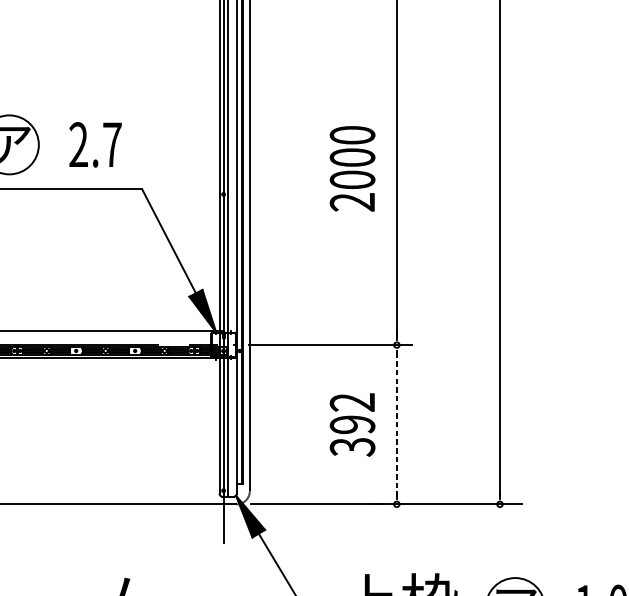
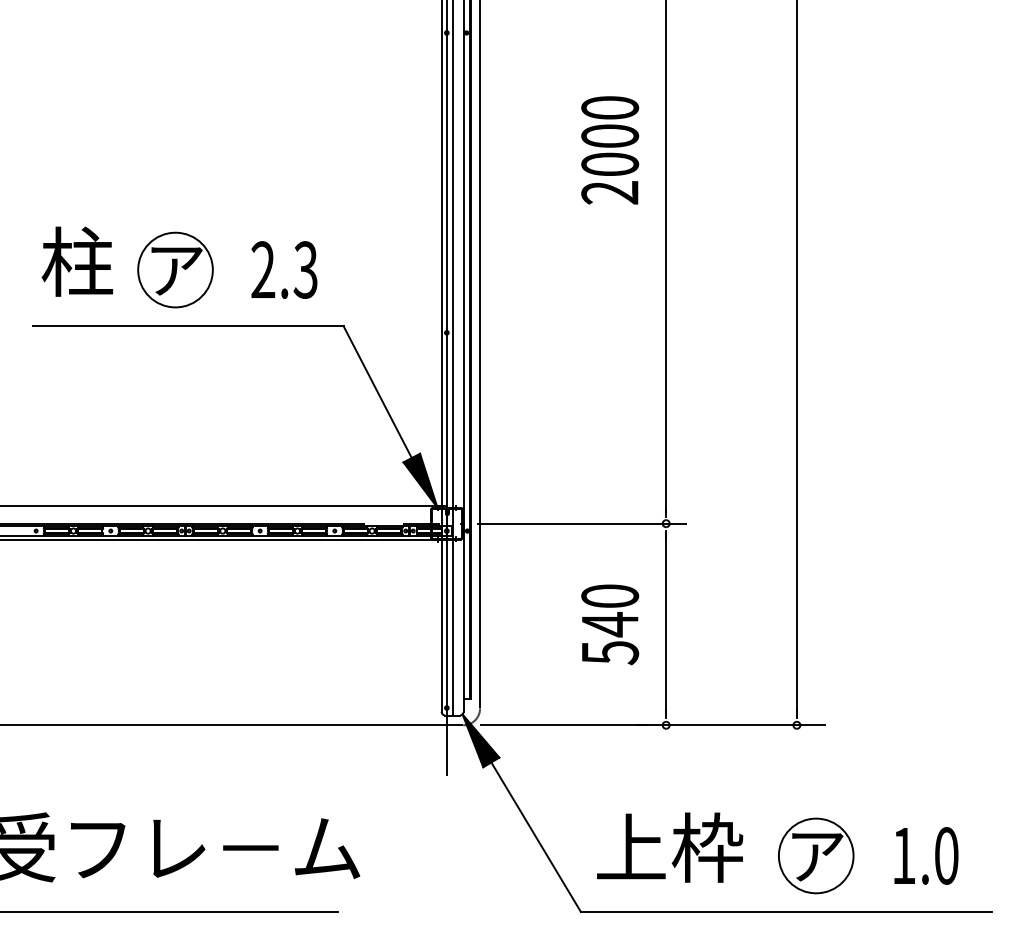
text: (112, 144) -> (305, 269), 2.7 -> 2.3
text: (352, 168) -> (610, 150), moved
line: (397, 423) -> (666, 623), dashed -> solid
text: (352, 424) -> (610, 624), 392 -> 540

